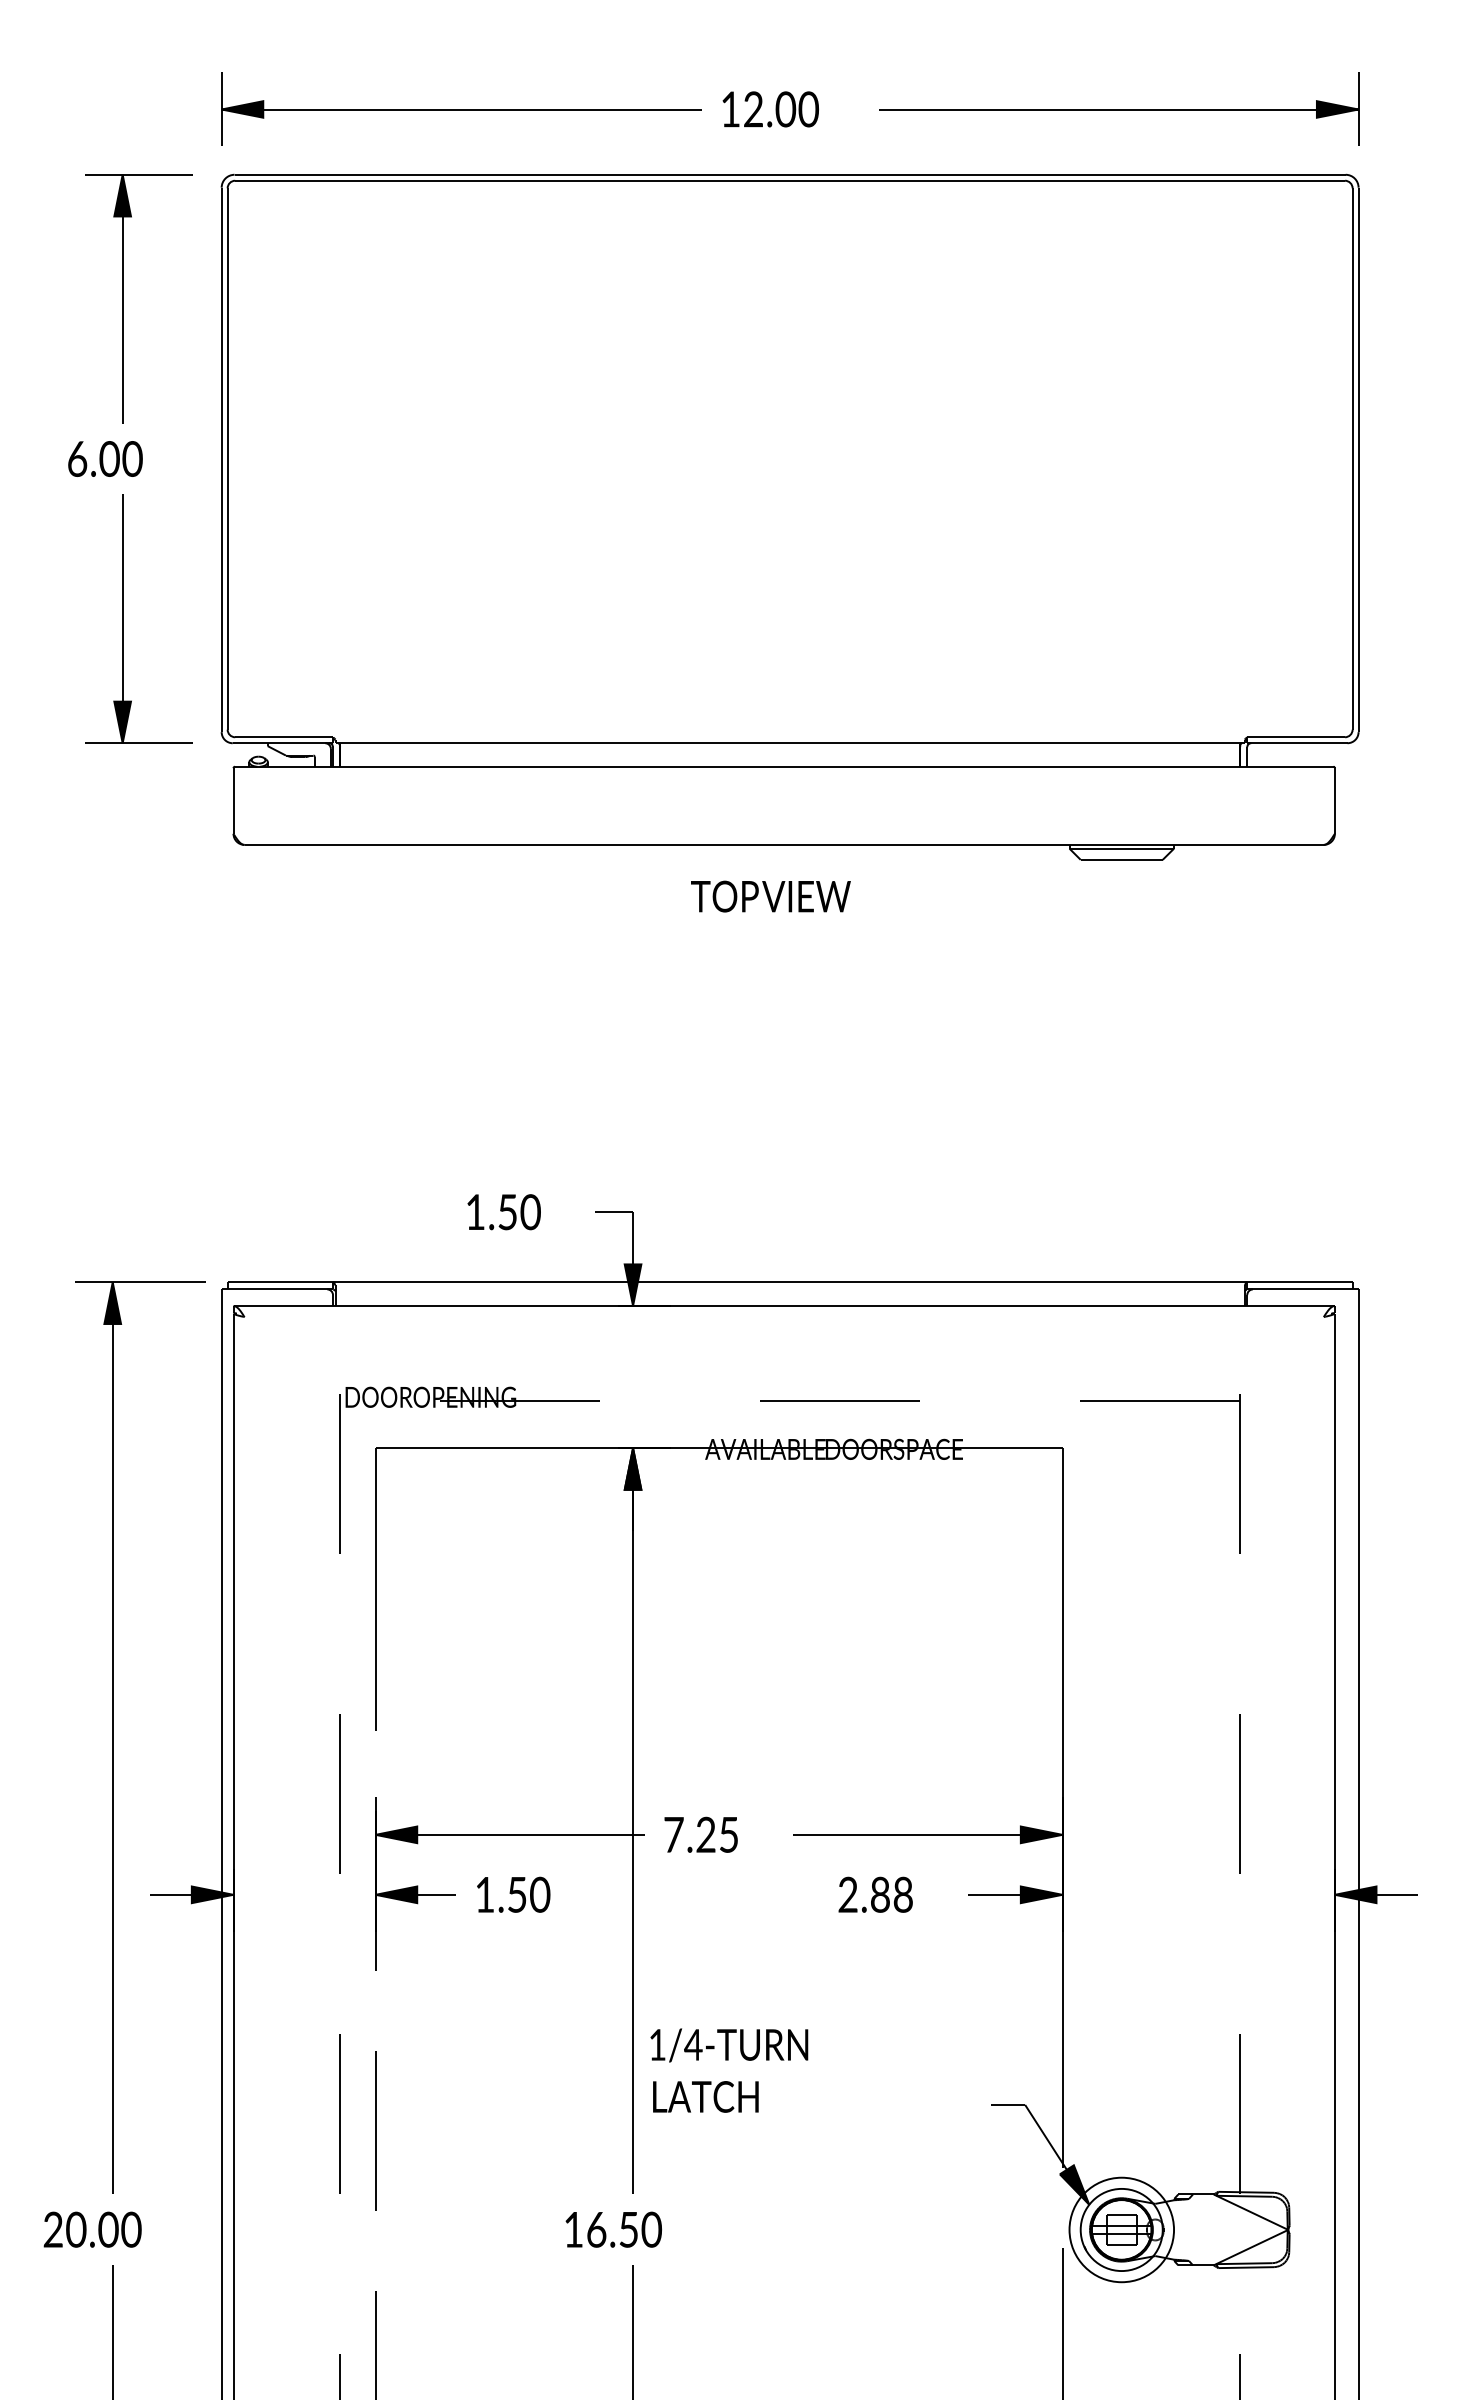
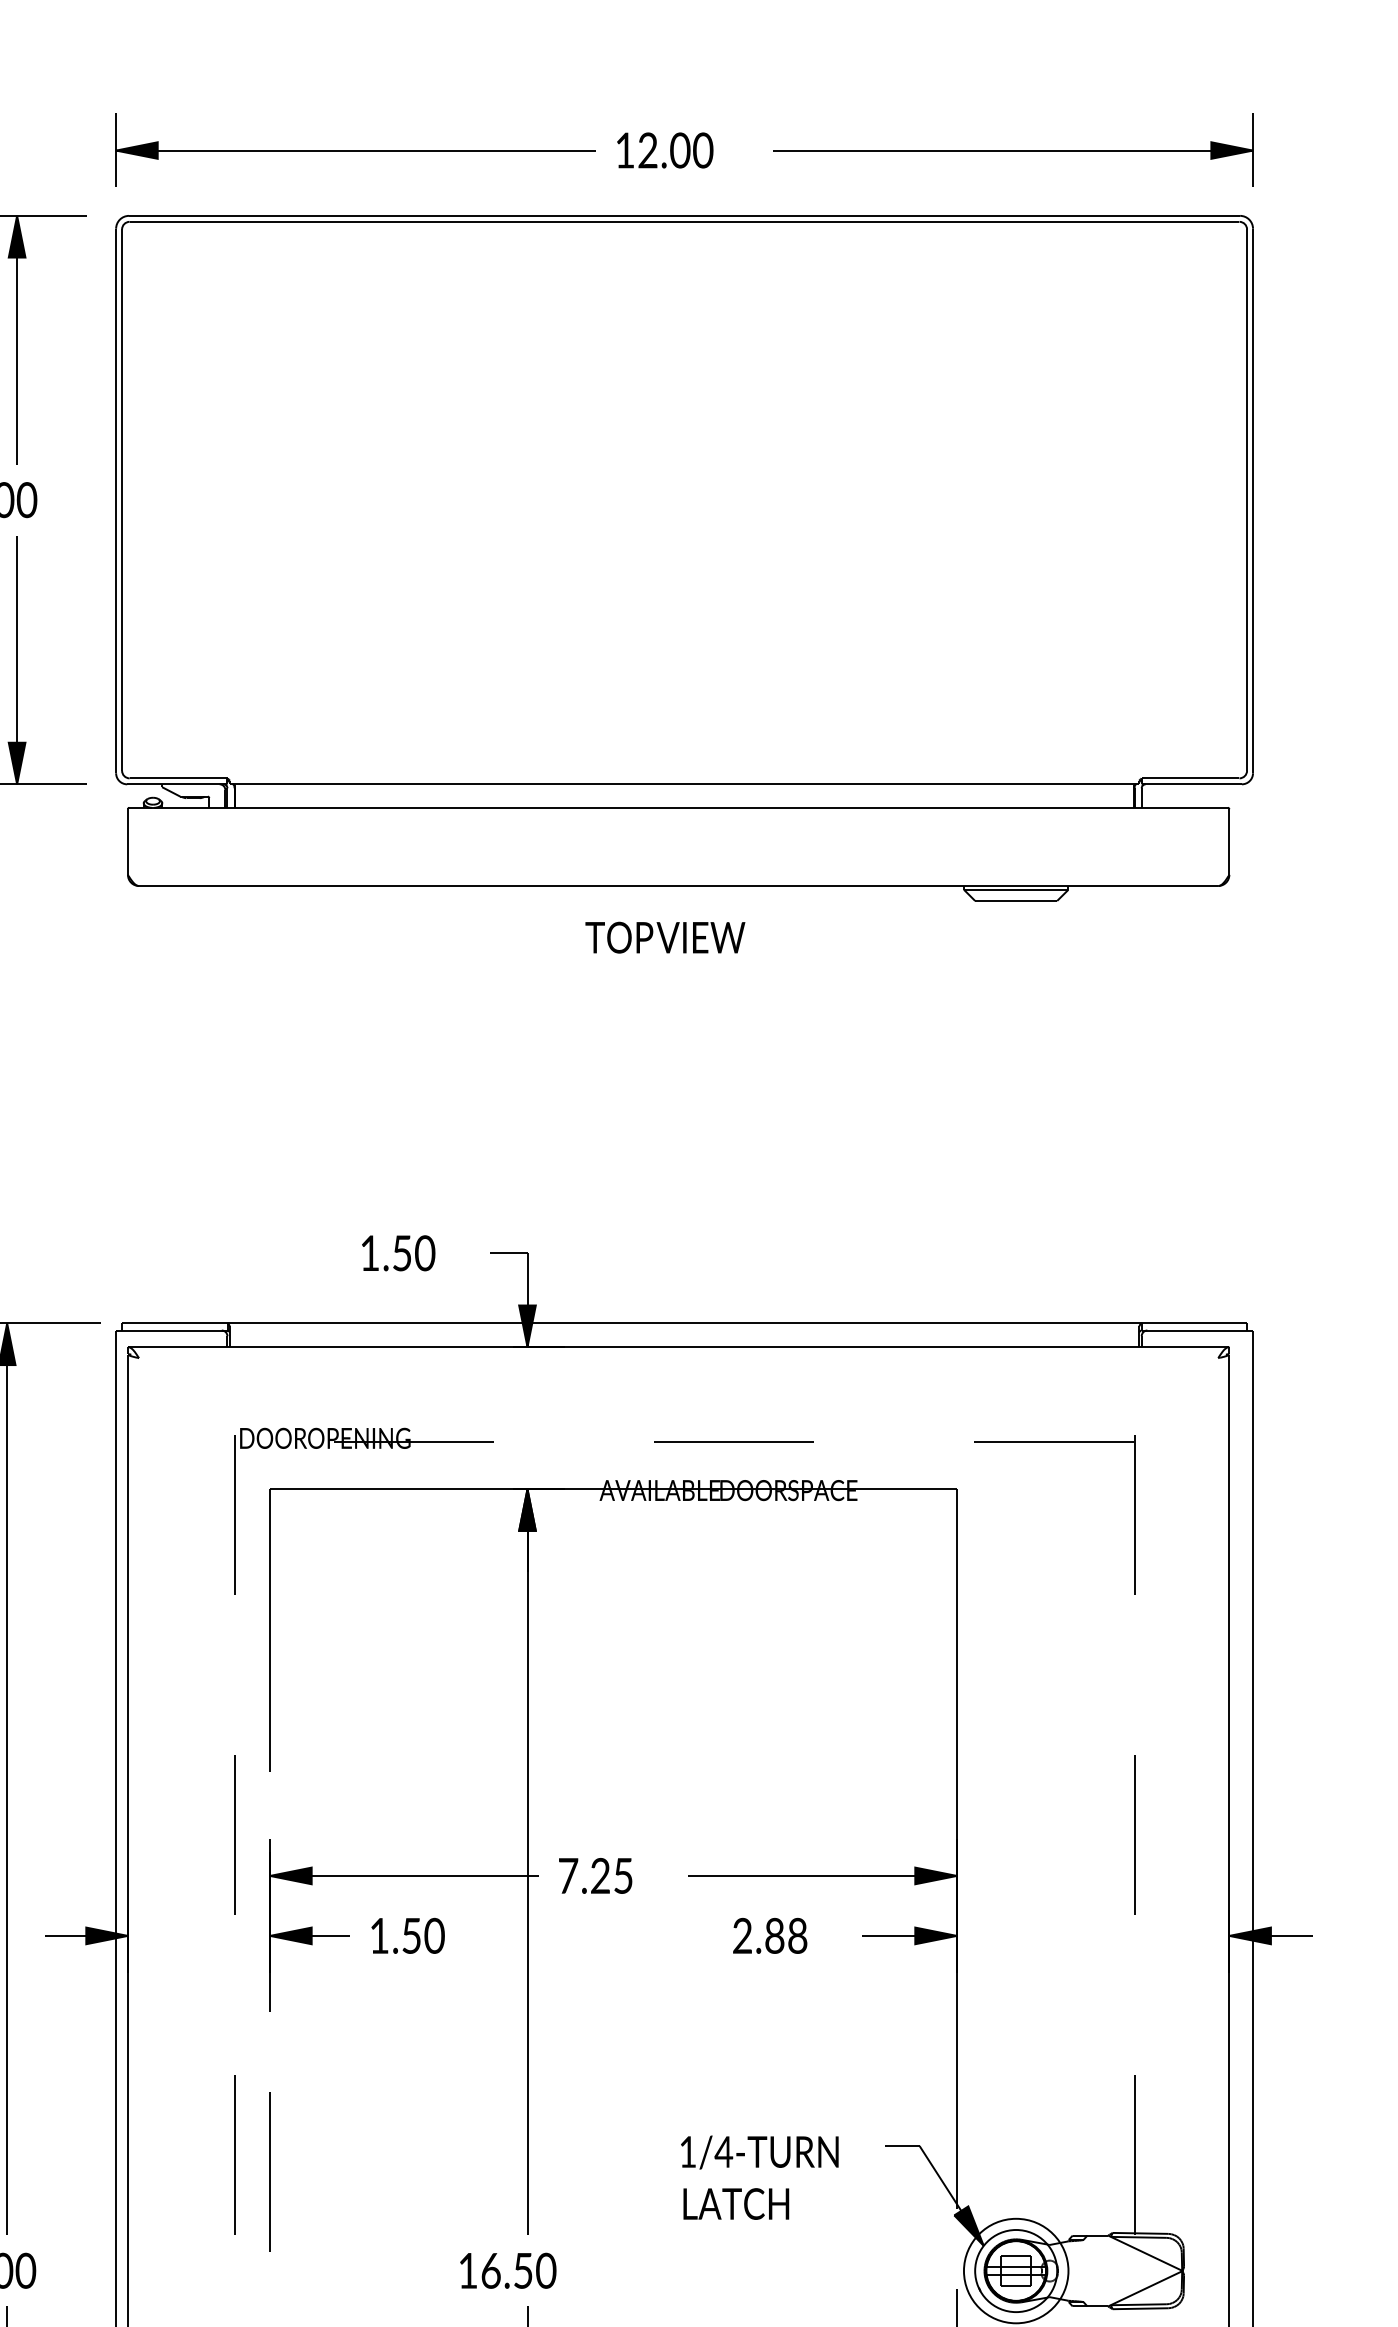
text: (729, 2070) -> (759, 2177), moved

